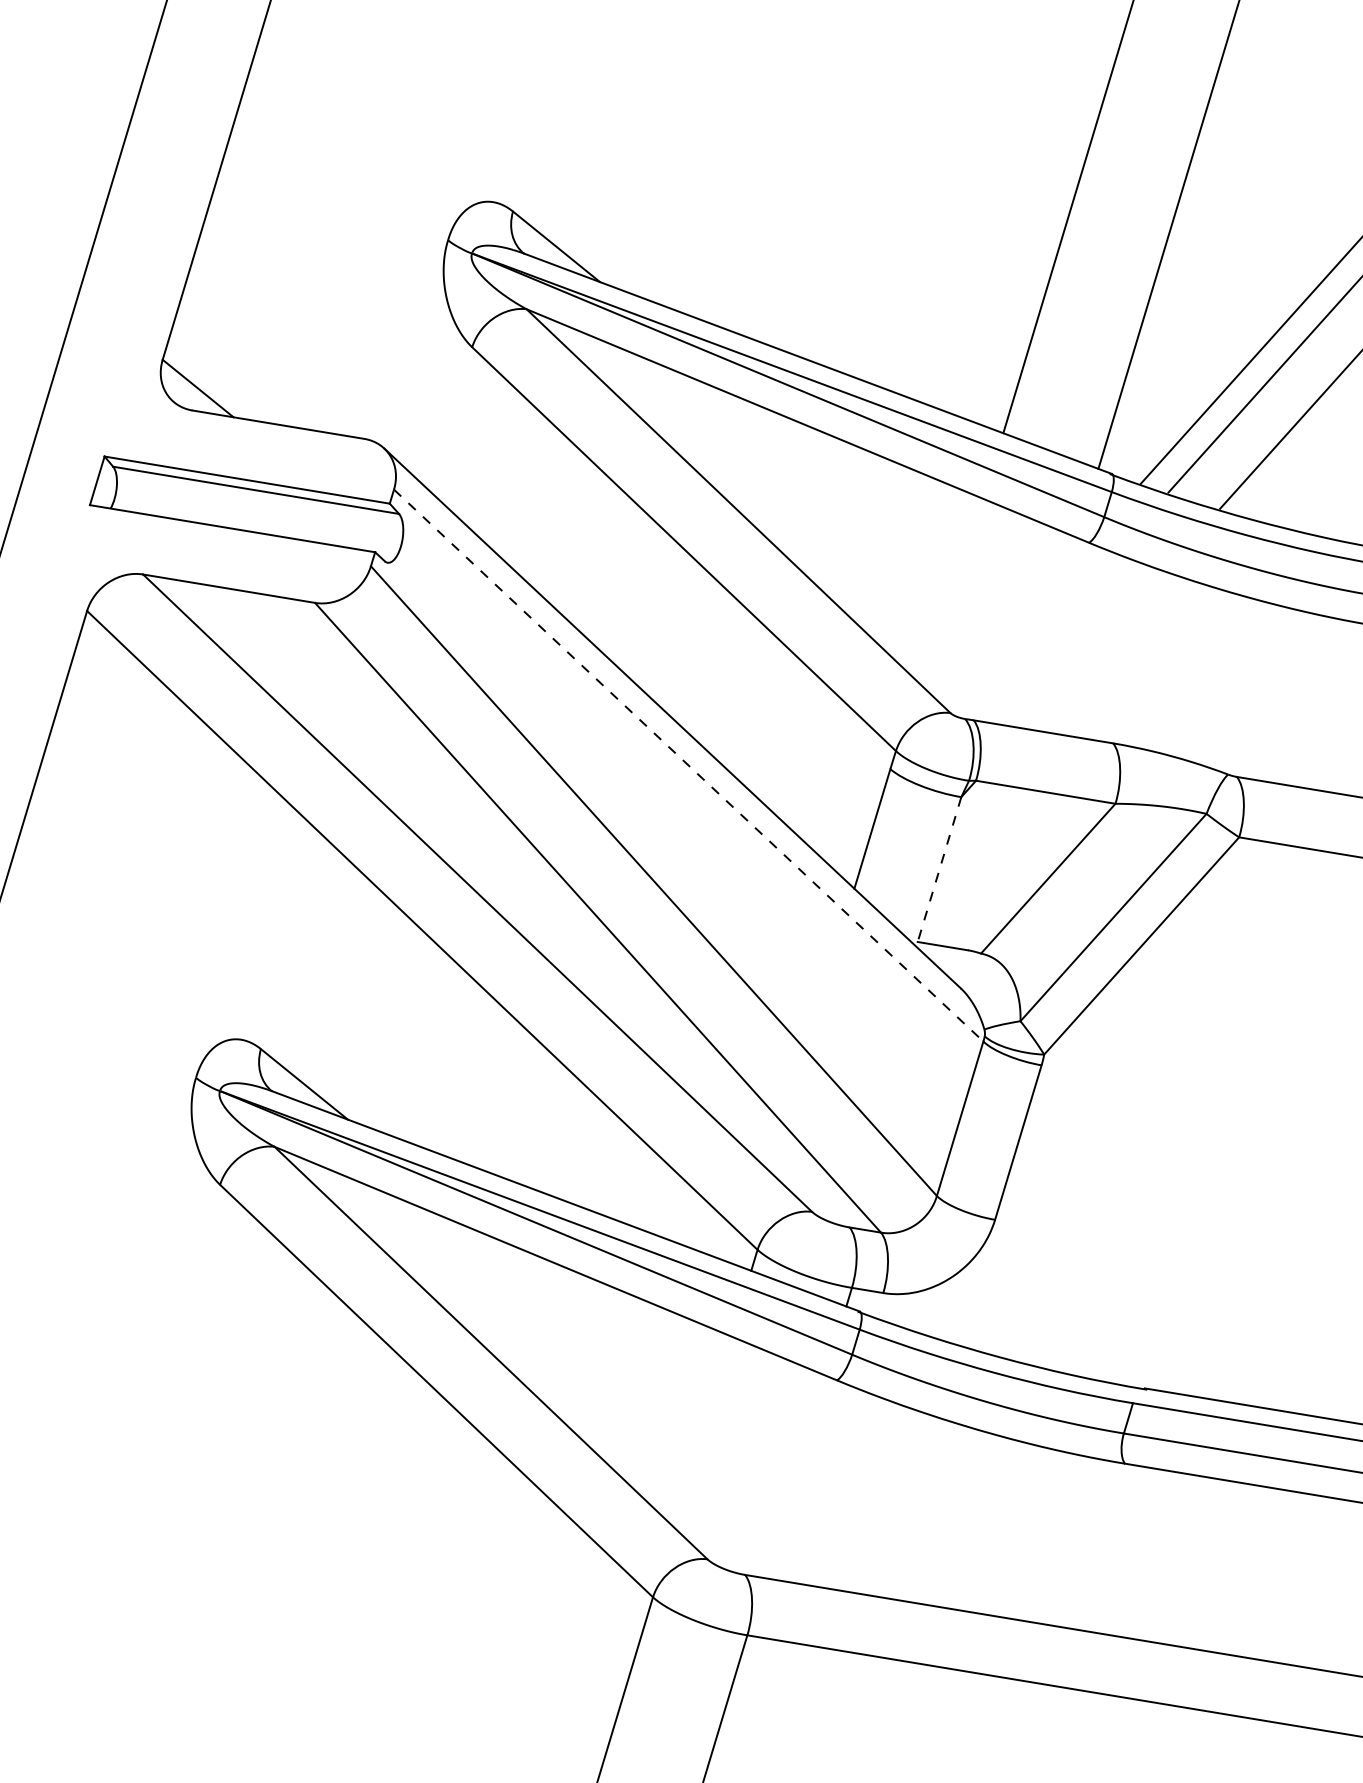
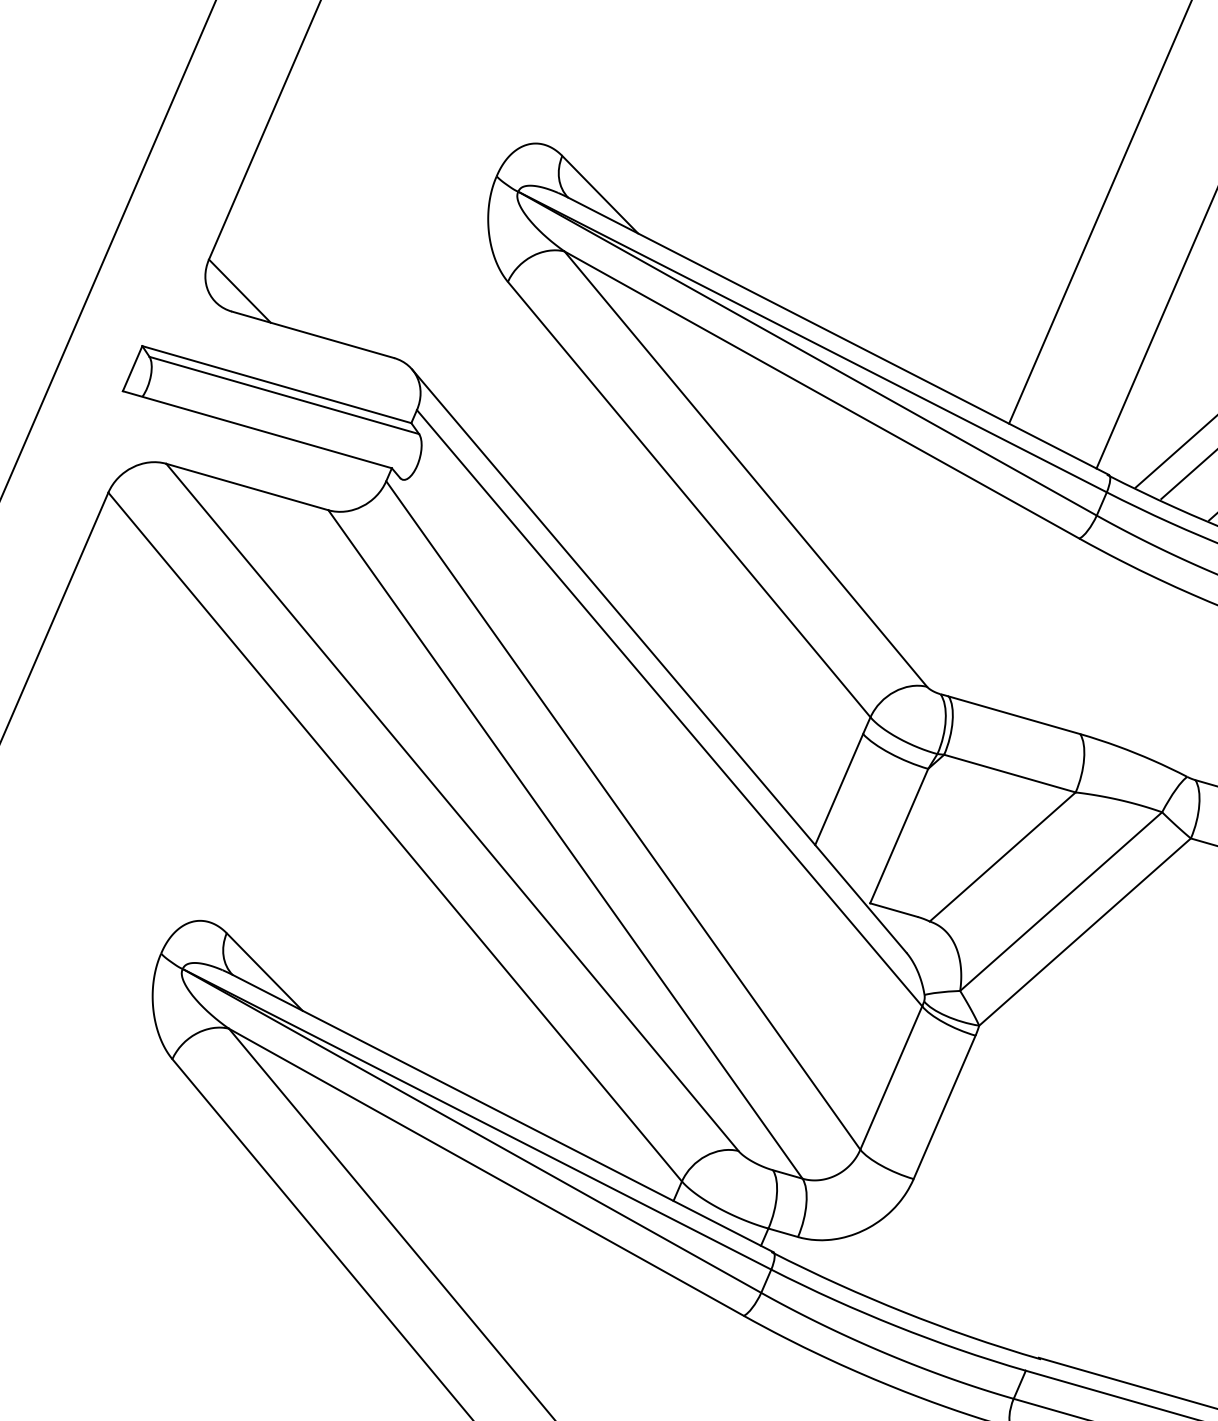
line: (688, 765) -> (669, 708), dashed -> solid
line: (939, 869) -> (899, 836), dashed -> solid

